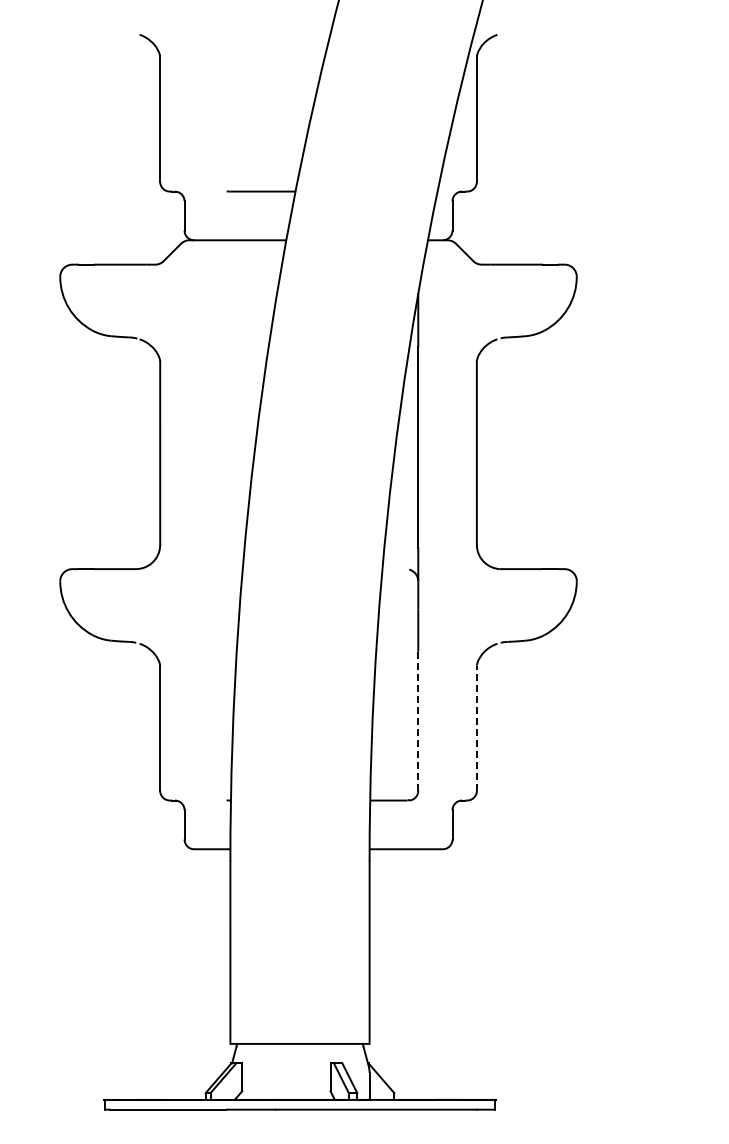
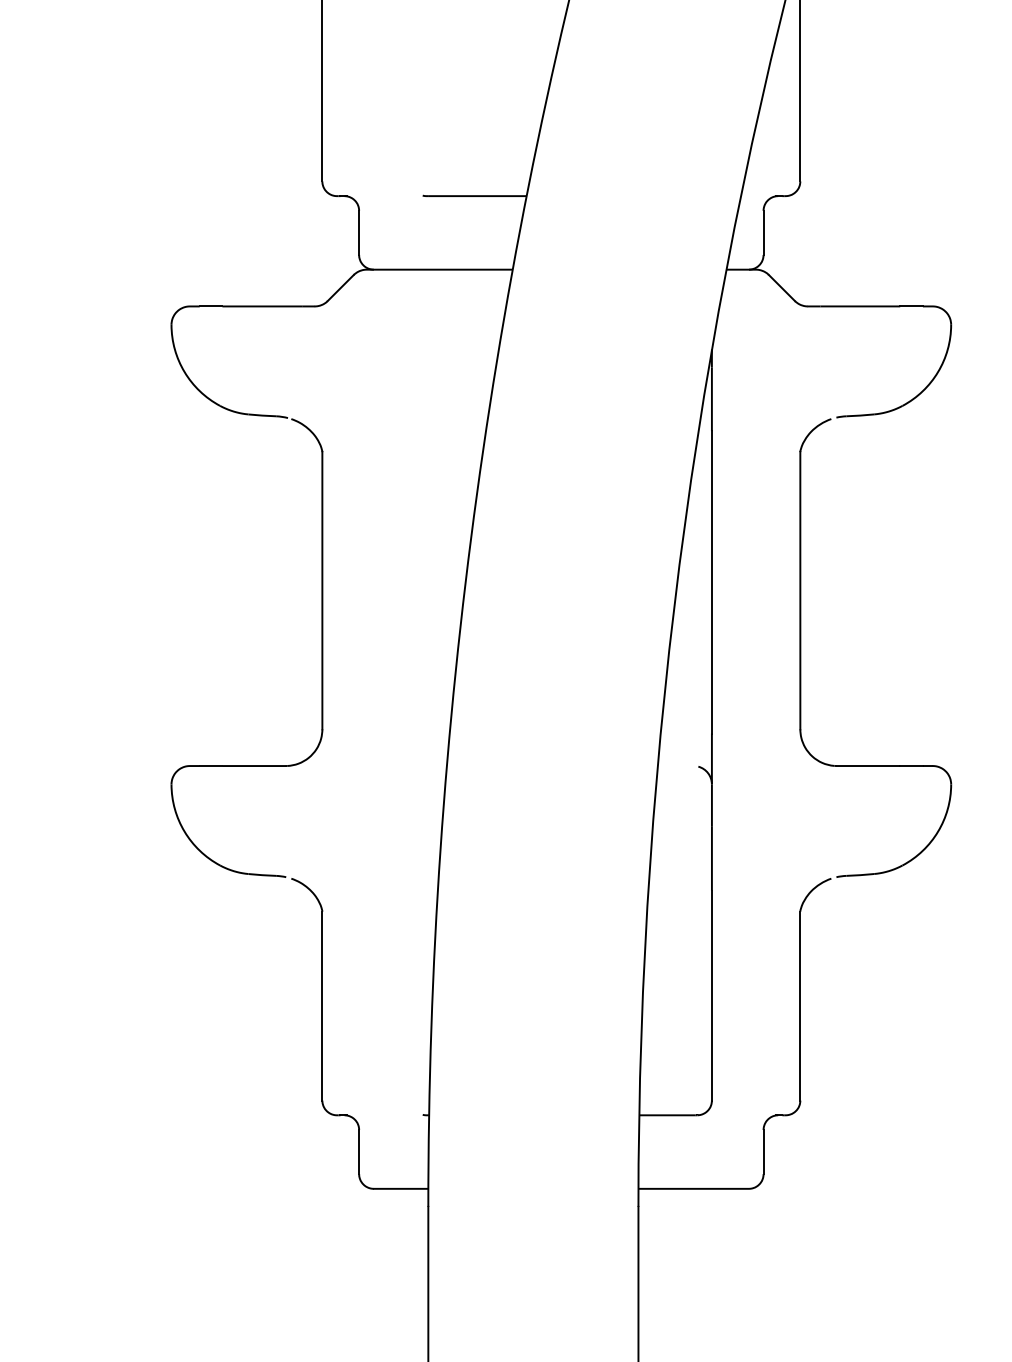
line: (418, 721) -> (712, 995), dashed -> solid
line: (476, 728) -> (799, 1006), dashed -> solid

